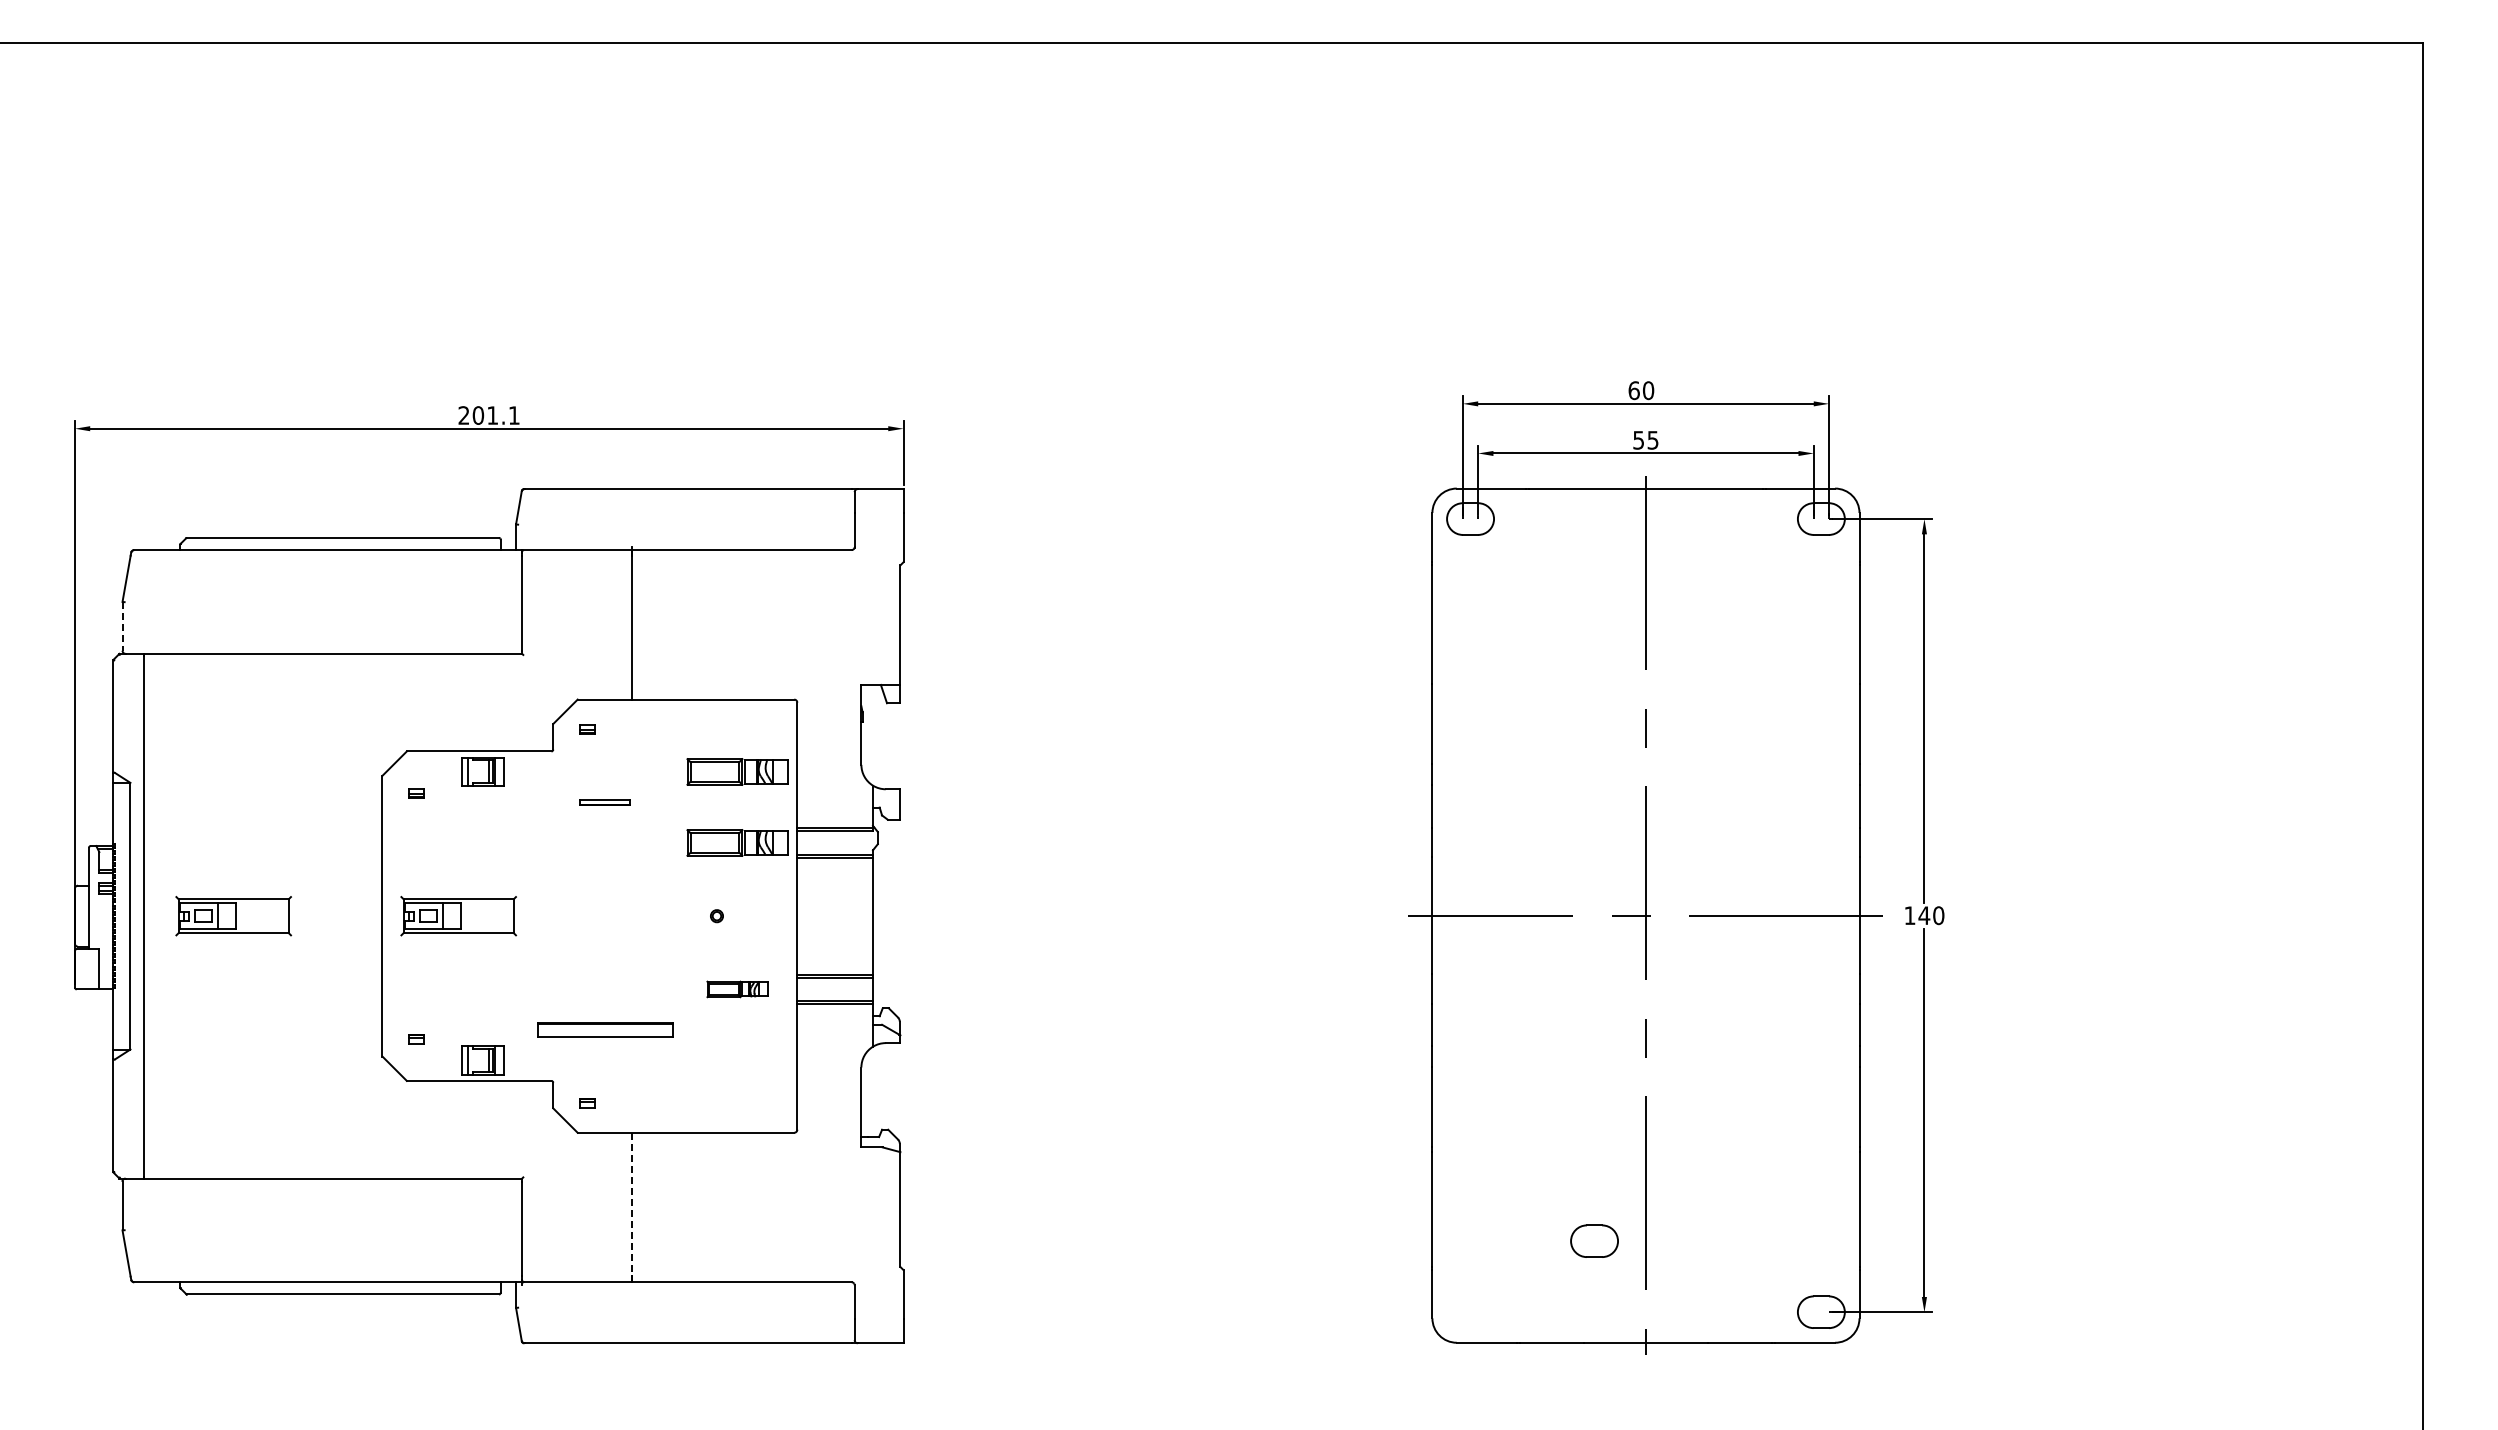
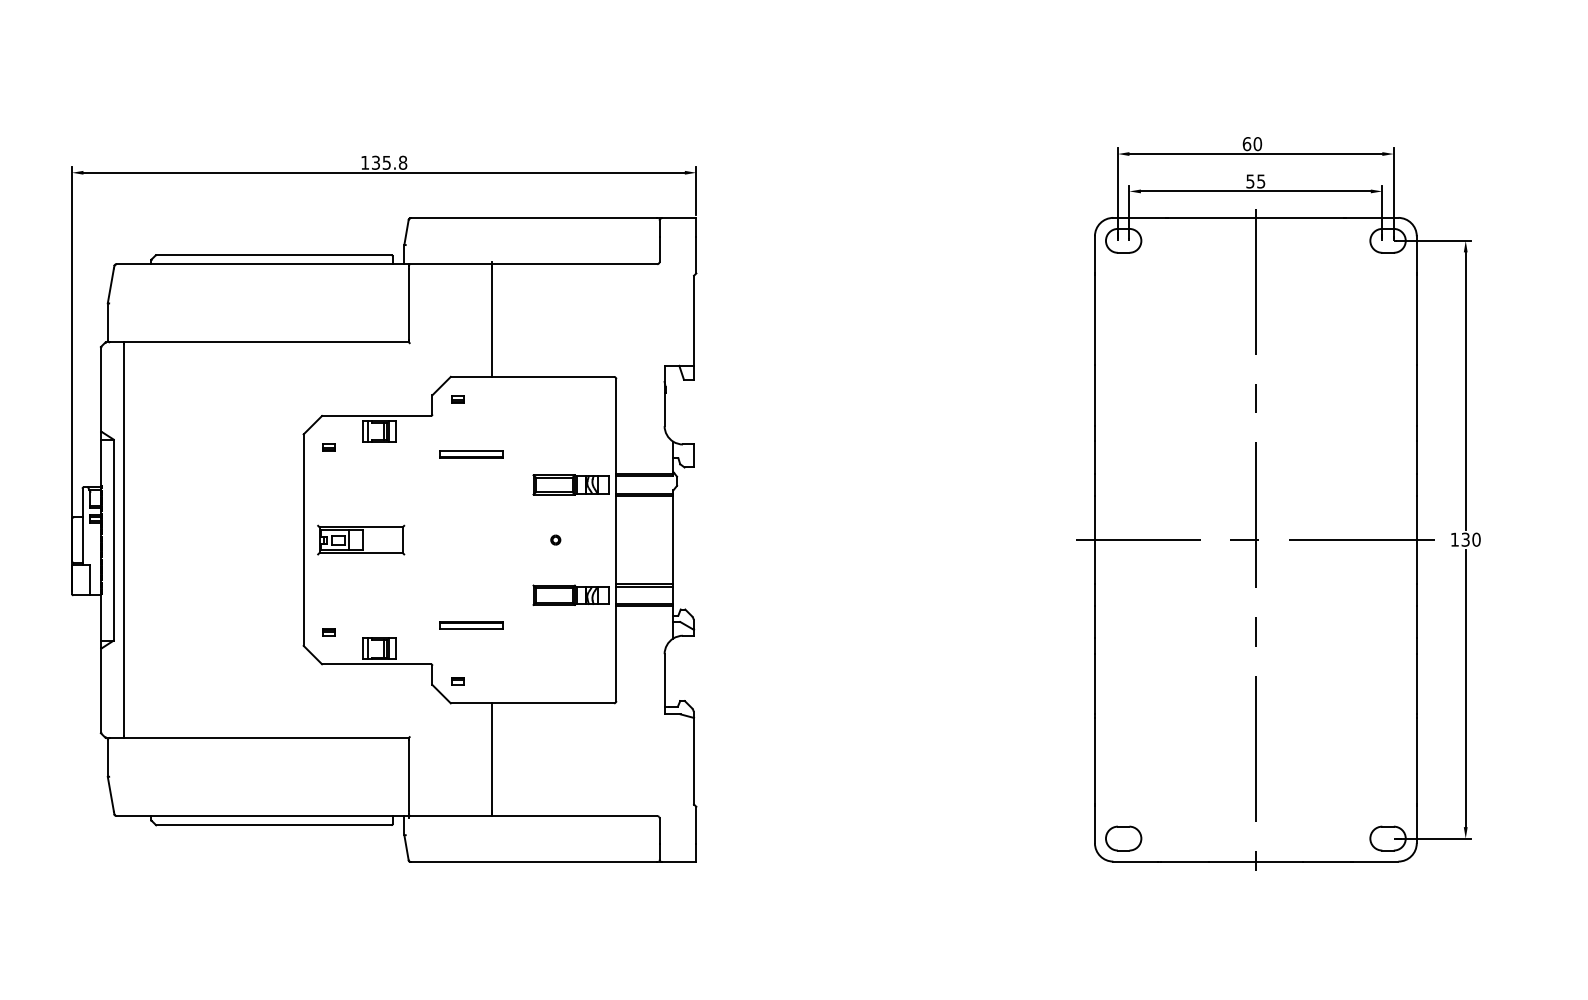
text: (488, 415) -> (383, 162), 201.1 -> 135.8
line: (122, 626) -> (107, 321), dashed -> solid
part: (737, 771) -> (571, 431), removed
part: (604, 802) -> (471, 454), size x1.67
text: (1924, 915) -> (1465, 539), 140 -> 130
part: (233, 916) -> (191, 540), removed
part: (737, 989) -> (571, 595), size x1.67
part: (604, 1029) -> (471, 625), size x0.62
line: (631, 1204) -> (491, 757), dashed -> solid
part: (1594, 1240) -> (1123, 838), moved

